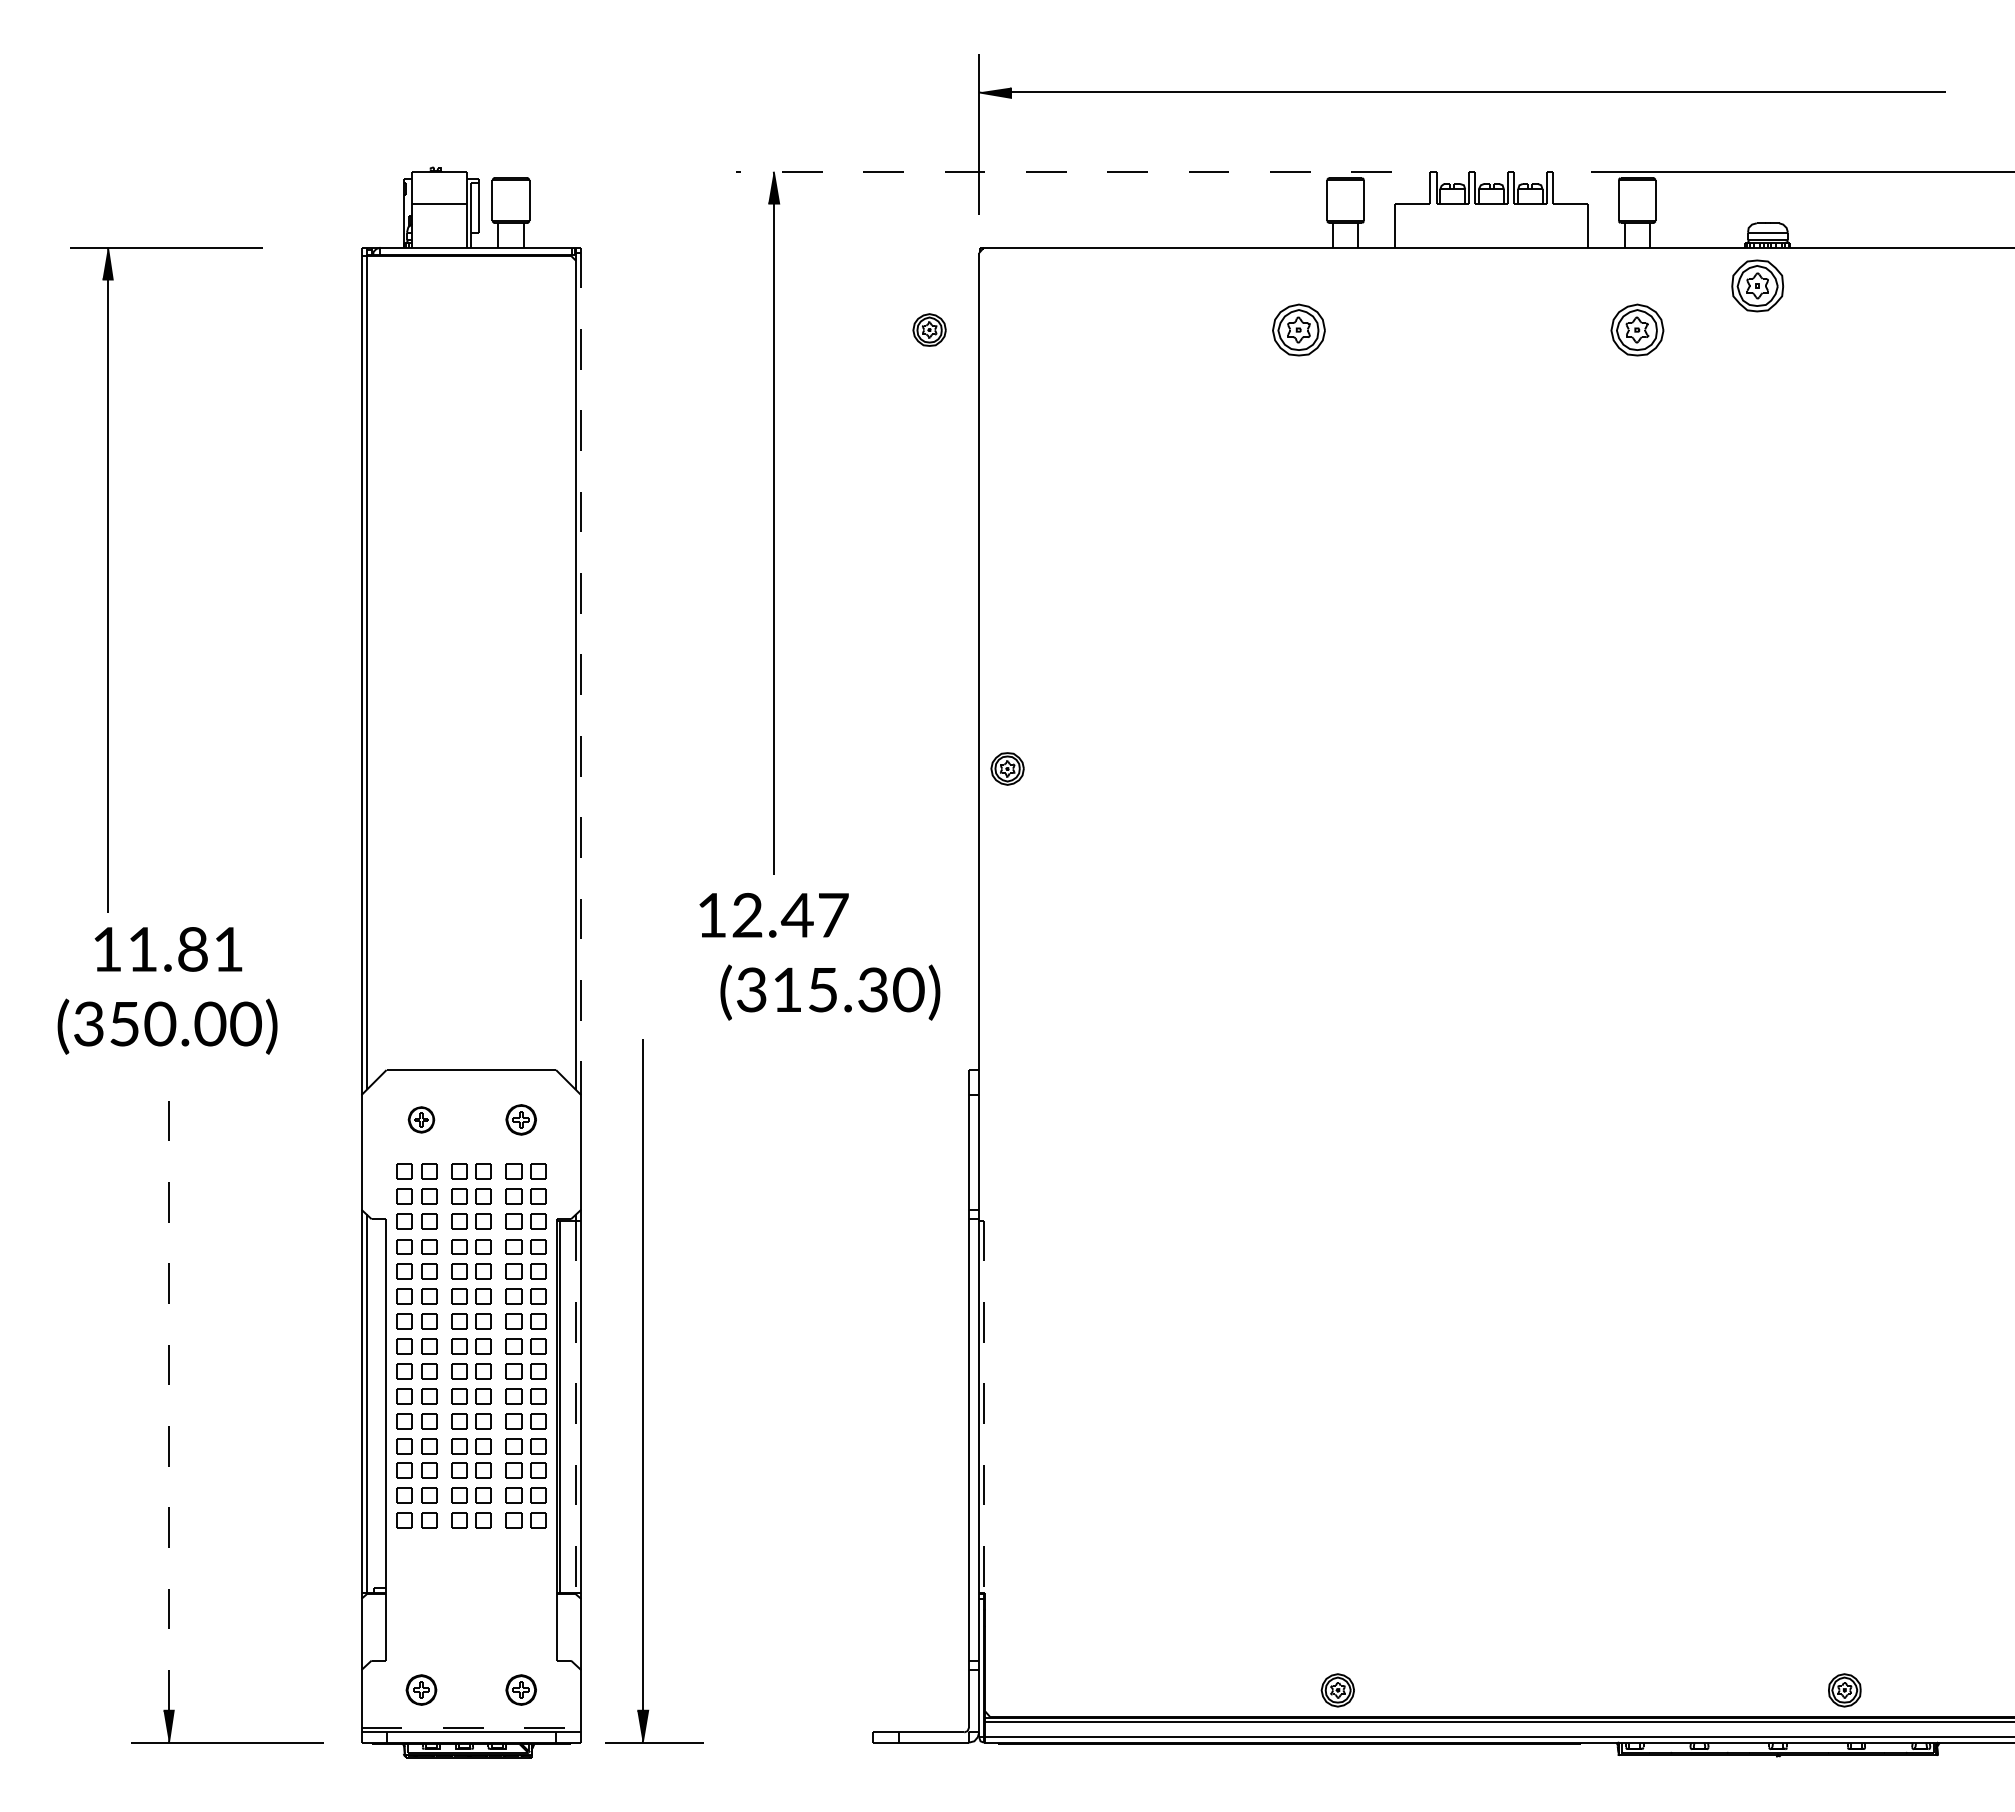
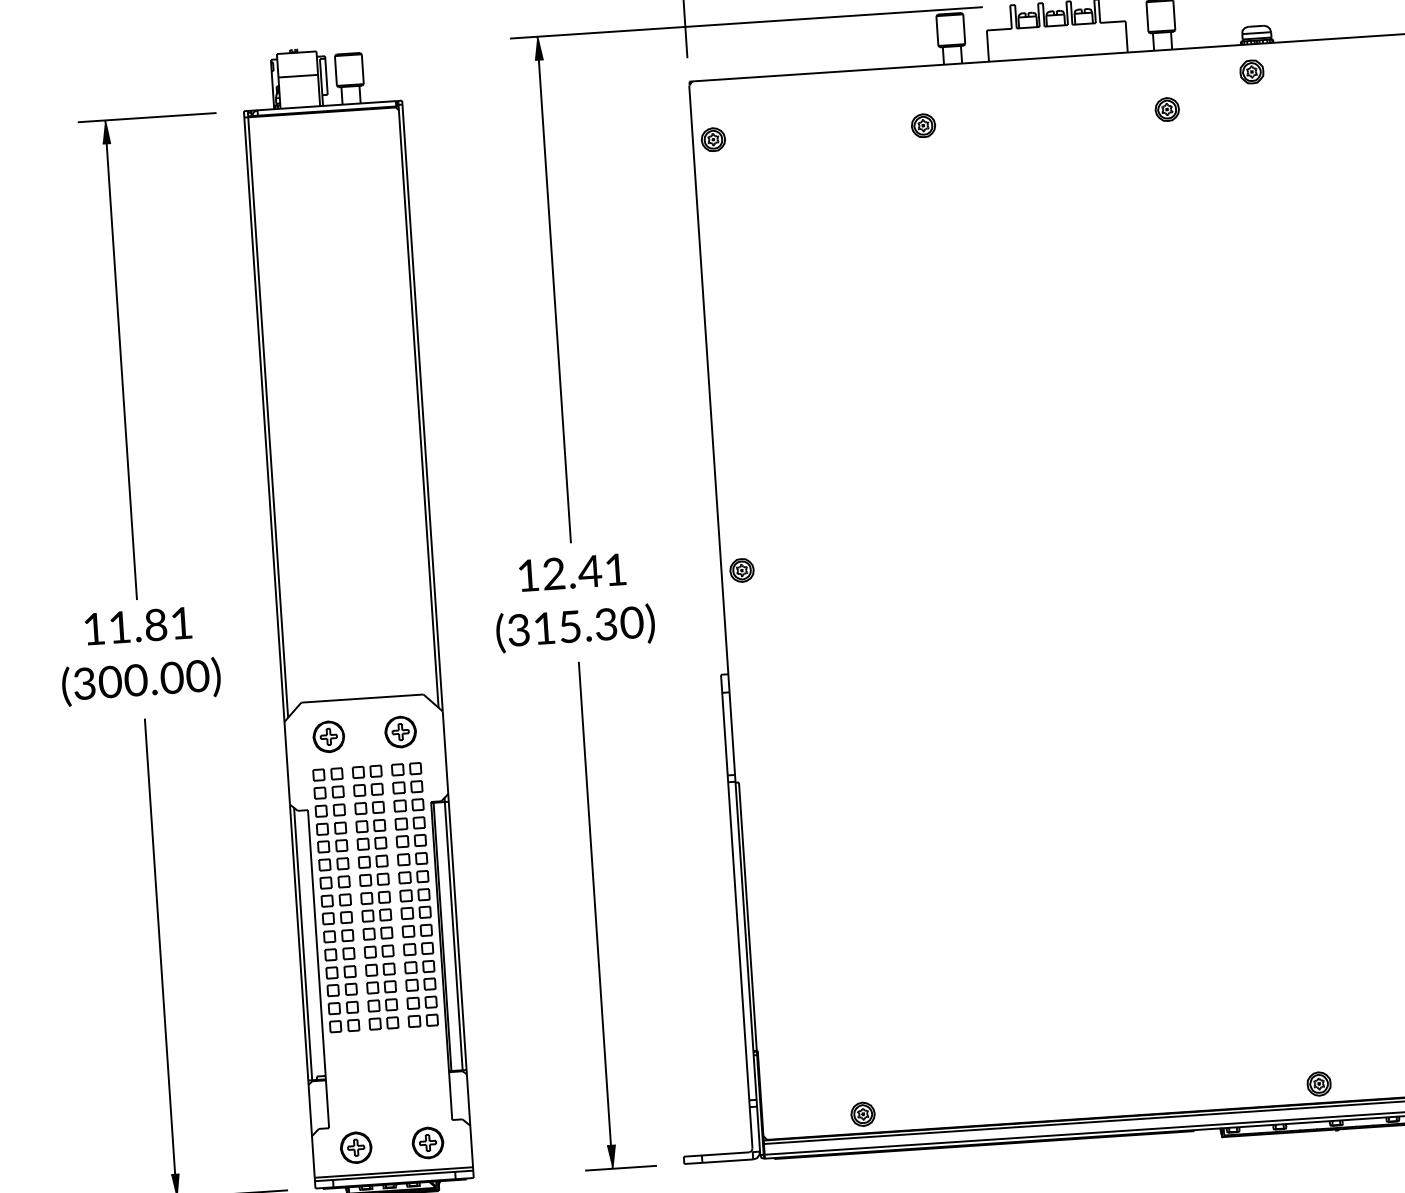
line: (1063, 171) -> (746, 22), dashed -> solid
part: (1757, 285) -> (1251, 71), size x0.62
part: (929, 329) -> (713, 139), moved
part: (1299, 329) -> (923, 125), size x0.62
part: (1637, 329) -> (1167, 109), size x0.62
part: (108, 579) -> (121, 359), moved
line: (581, 671) -> (422, 406), dashed -> solid
part: (1007, 768) -> (741, 570), moved
text: (833, 915) -> (615, 569), 12.47^C -> 12.41^C
text: (830, 992) -> (575, 628), moved
text: (124, 1023) -> (110, 681), (350.00) -> (300.00)
part: (421, 1119) -> (328, 736), size x1.67
part: (521, 1119) -> (400, 731), size x1.43
part: (643, 1391) -> (596, 915), moved
line: (168, 1394) -> (159, 946), dashed -> solid
line: (575, 1407) -> (453, 936), dashed -> solid
line: (983, 1407) -> (747, 917), dashed -> solid
part: (421, 1689) -> (356, 1147), size x1.43
part: (521, 1689) -> (428, 1142), size x1.43
part: (1337, 1690) -> (862, 1114), moved
part: (1844, 1690) -> (1318, 1084), moved
line: (471, 1727) -> (393, 1172), dashed -> solid

